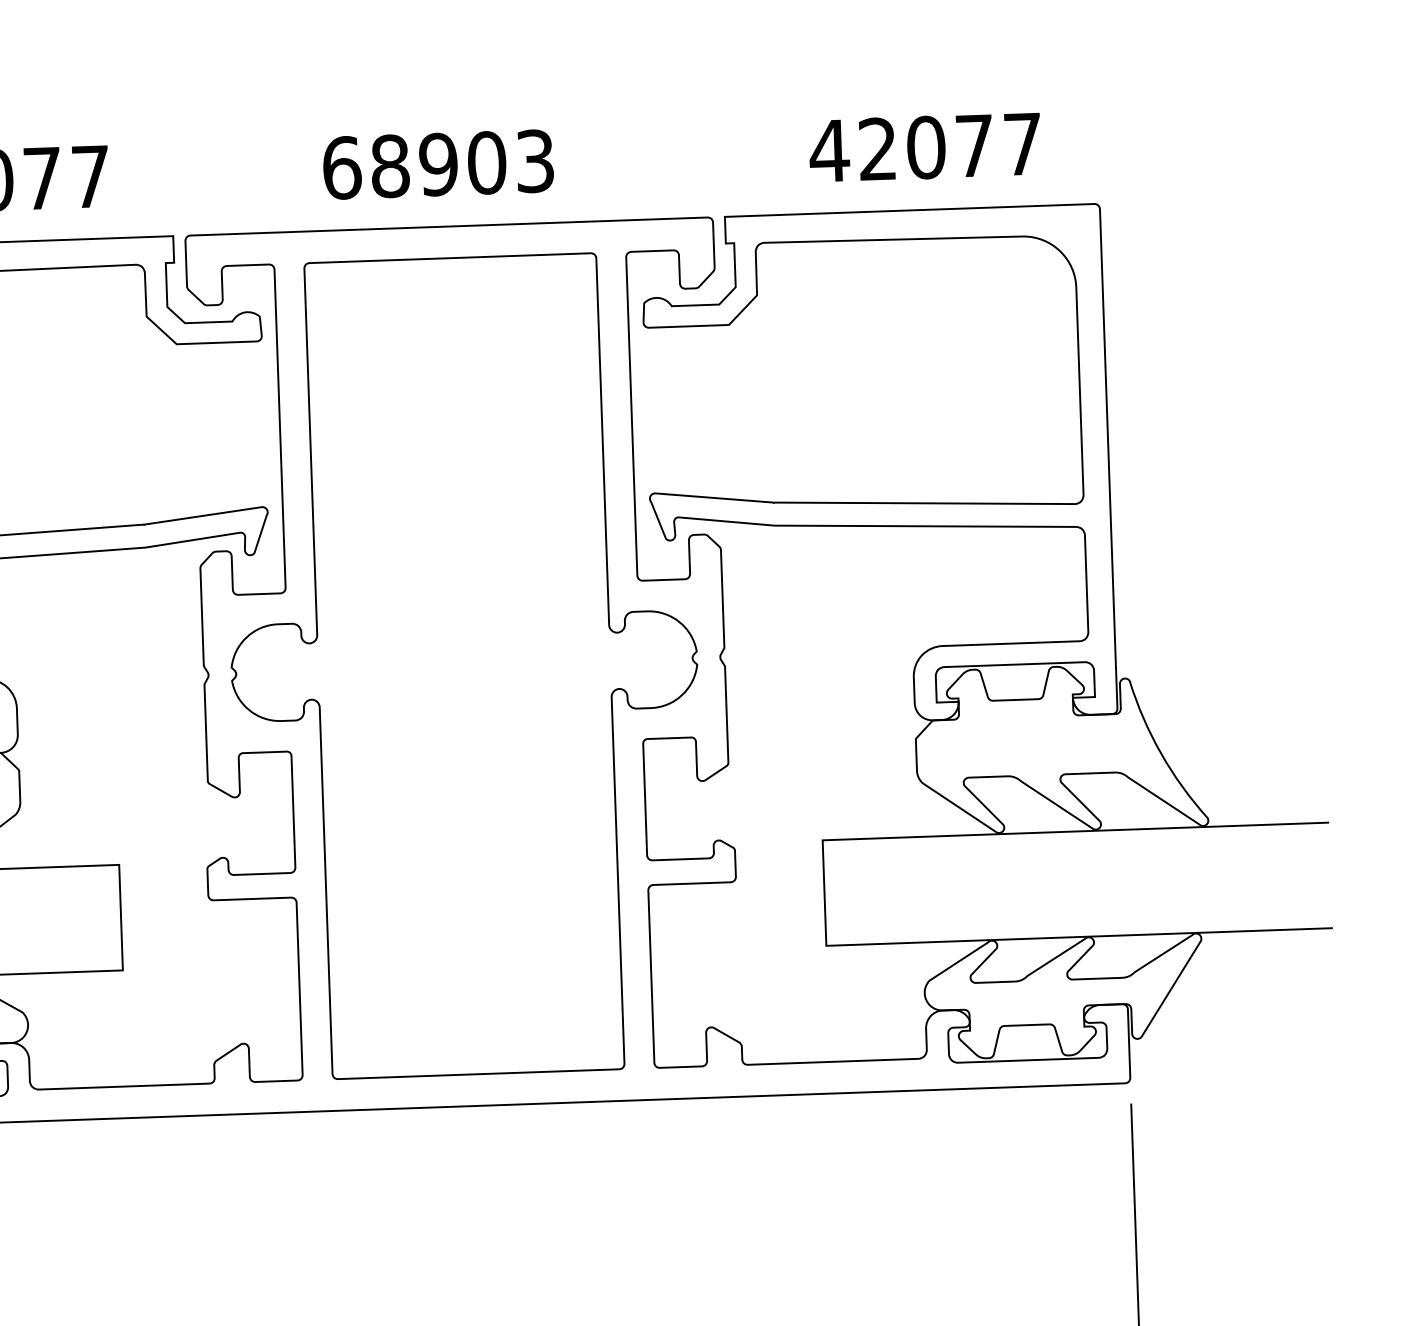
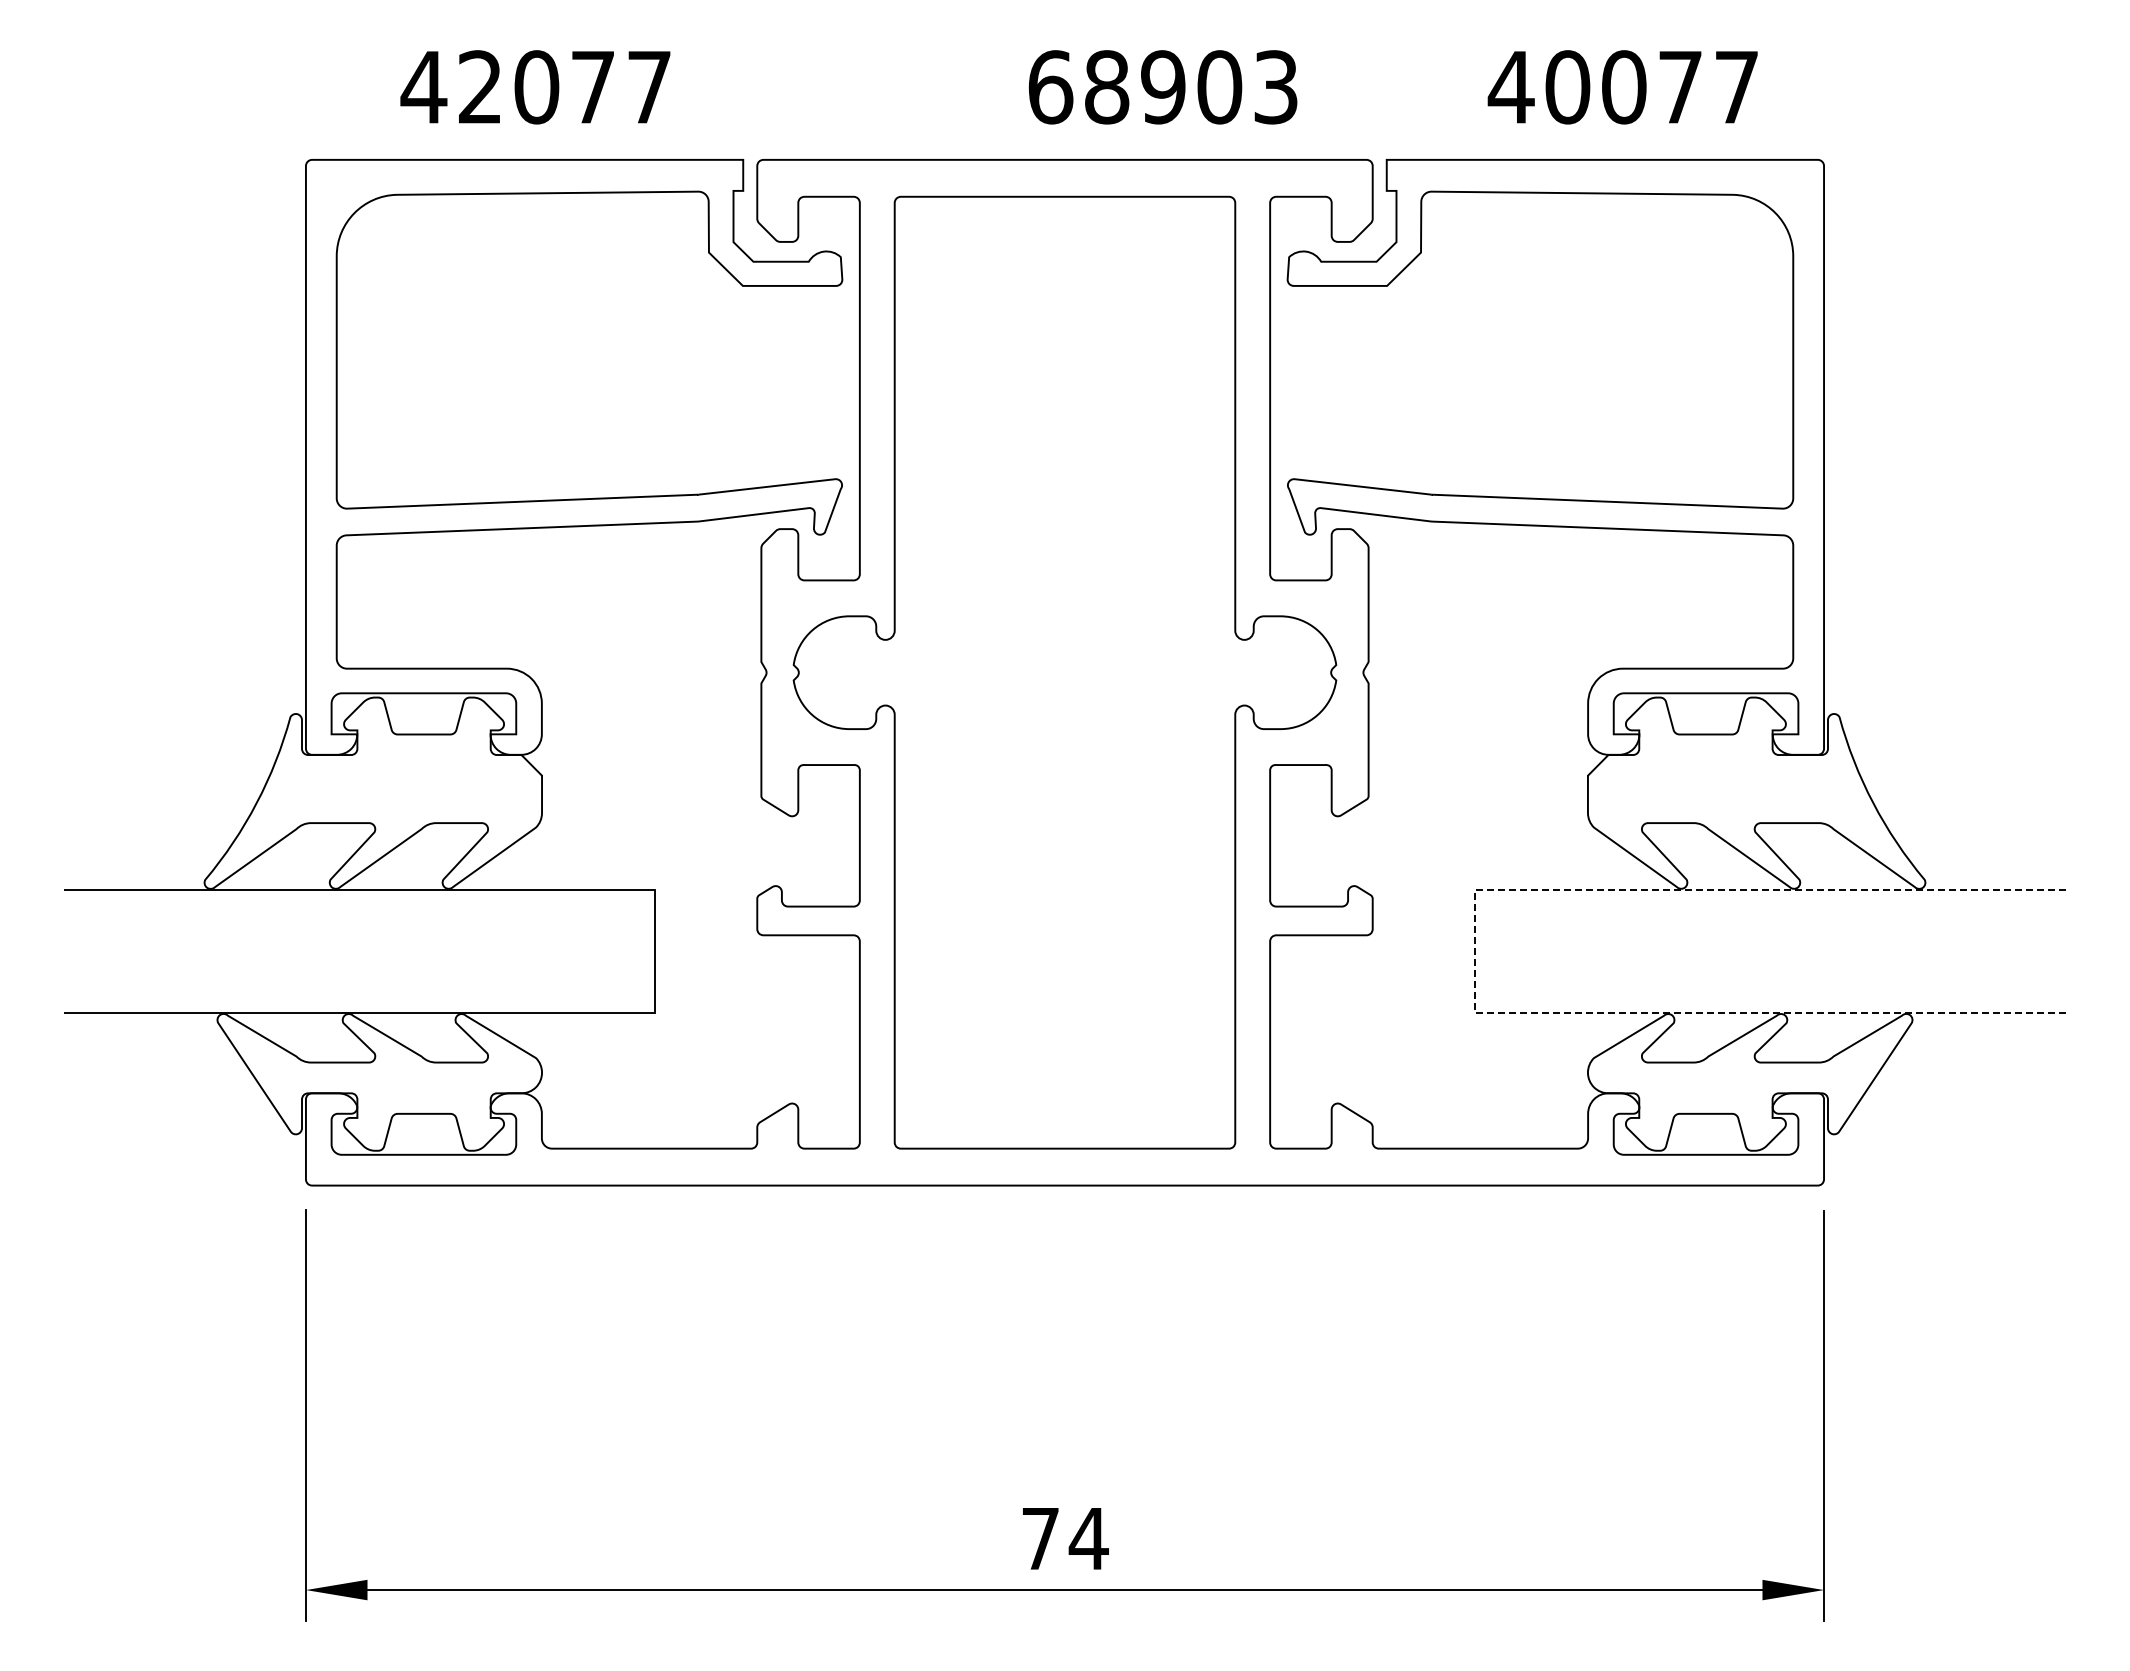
text: (877, 149) -> (1567, 87), 42077 -> 40077
text: (437, 164) -> (1162, 87), moved
line: (824, 892) -> (1475, 951), solid -> dashed

